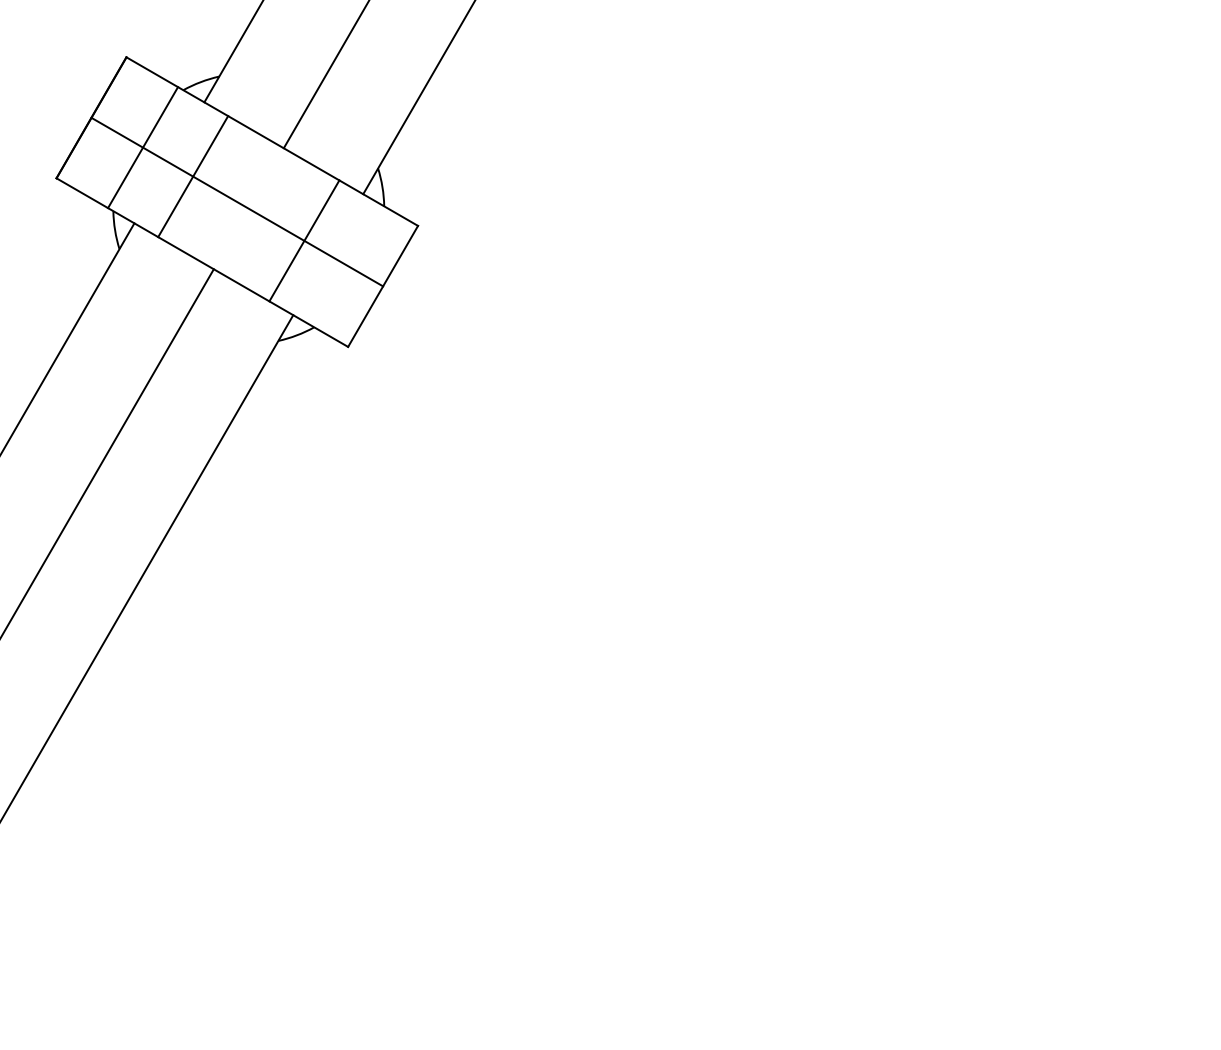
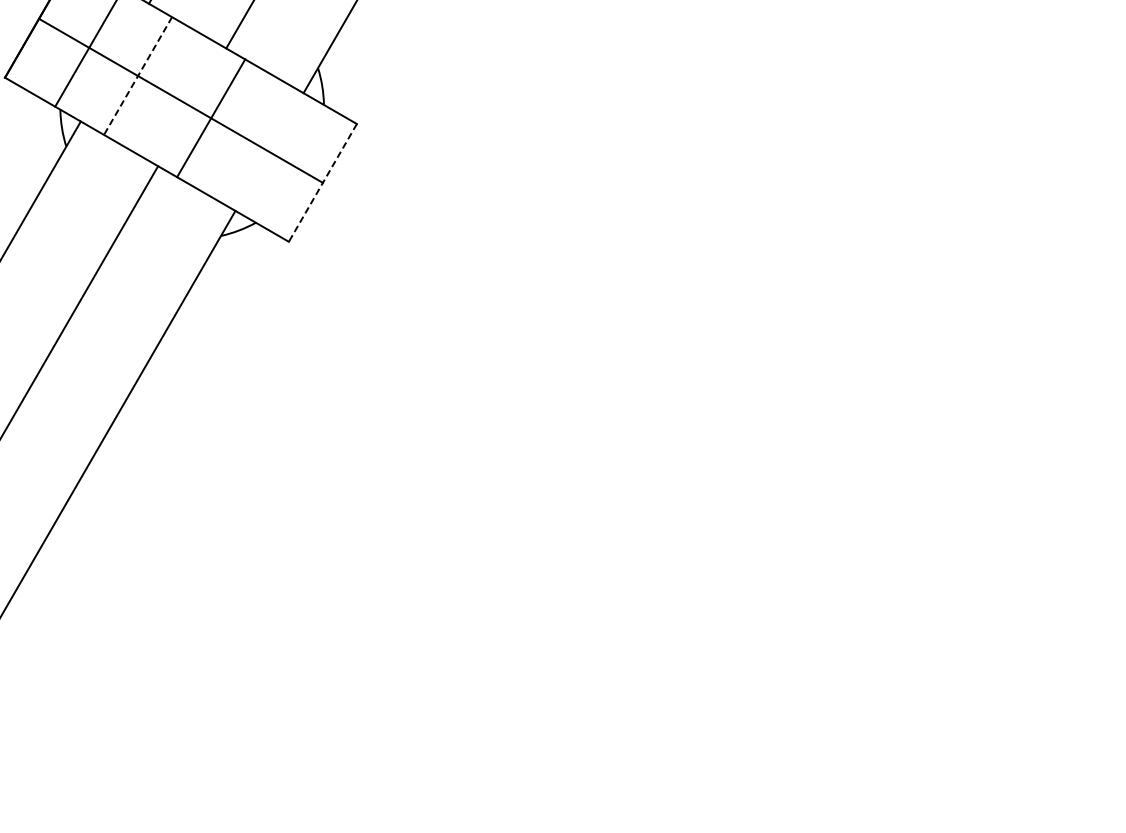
line: (193, 176) -> (138, 75), solid -> dashed
line: (304, 240) -> (211, 117), moved
line: (383, 286) -> (323, 182), solid -> dashed

